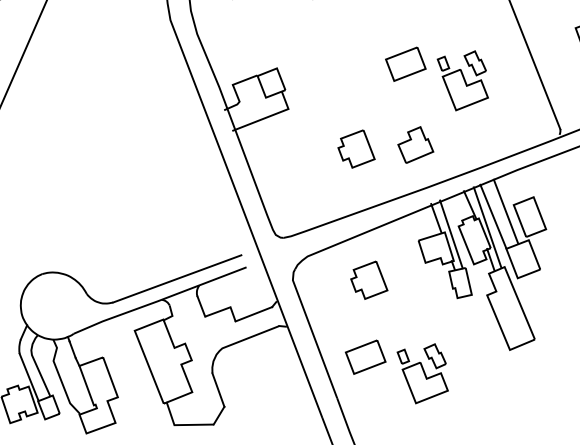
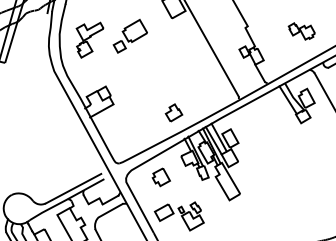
part: (435, 76) -> (178, 80), removed
part: (355, 149) -> (146, 118), removed

